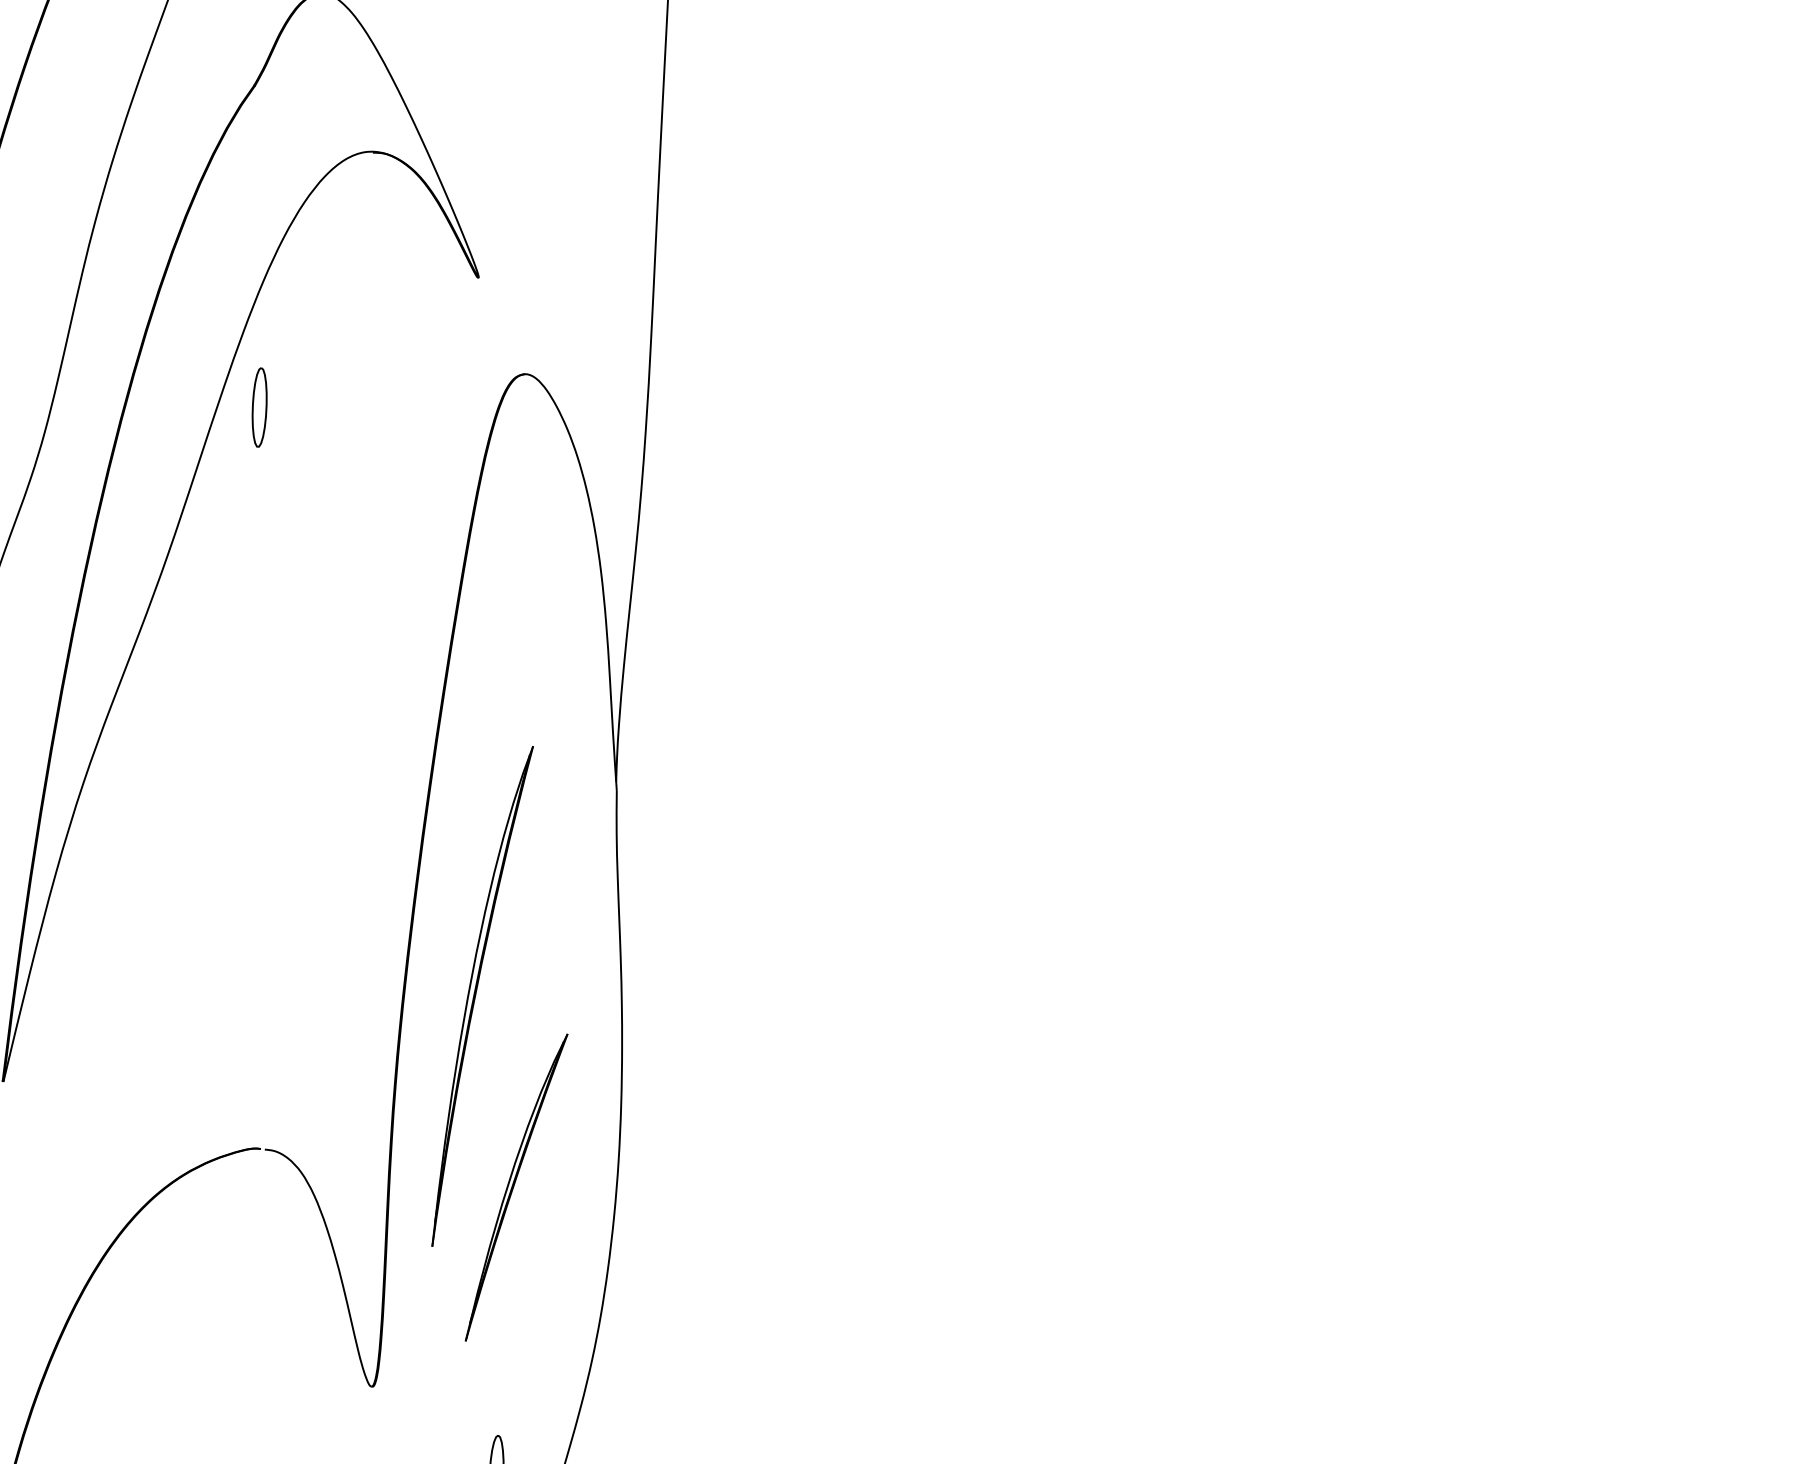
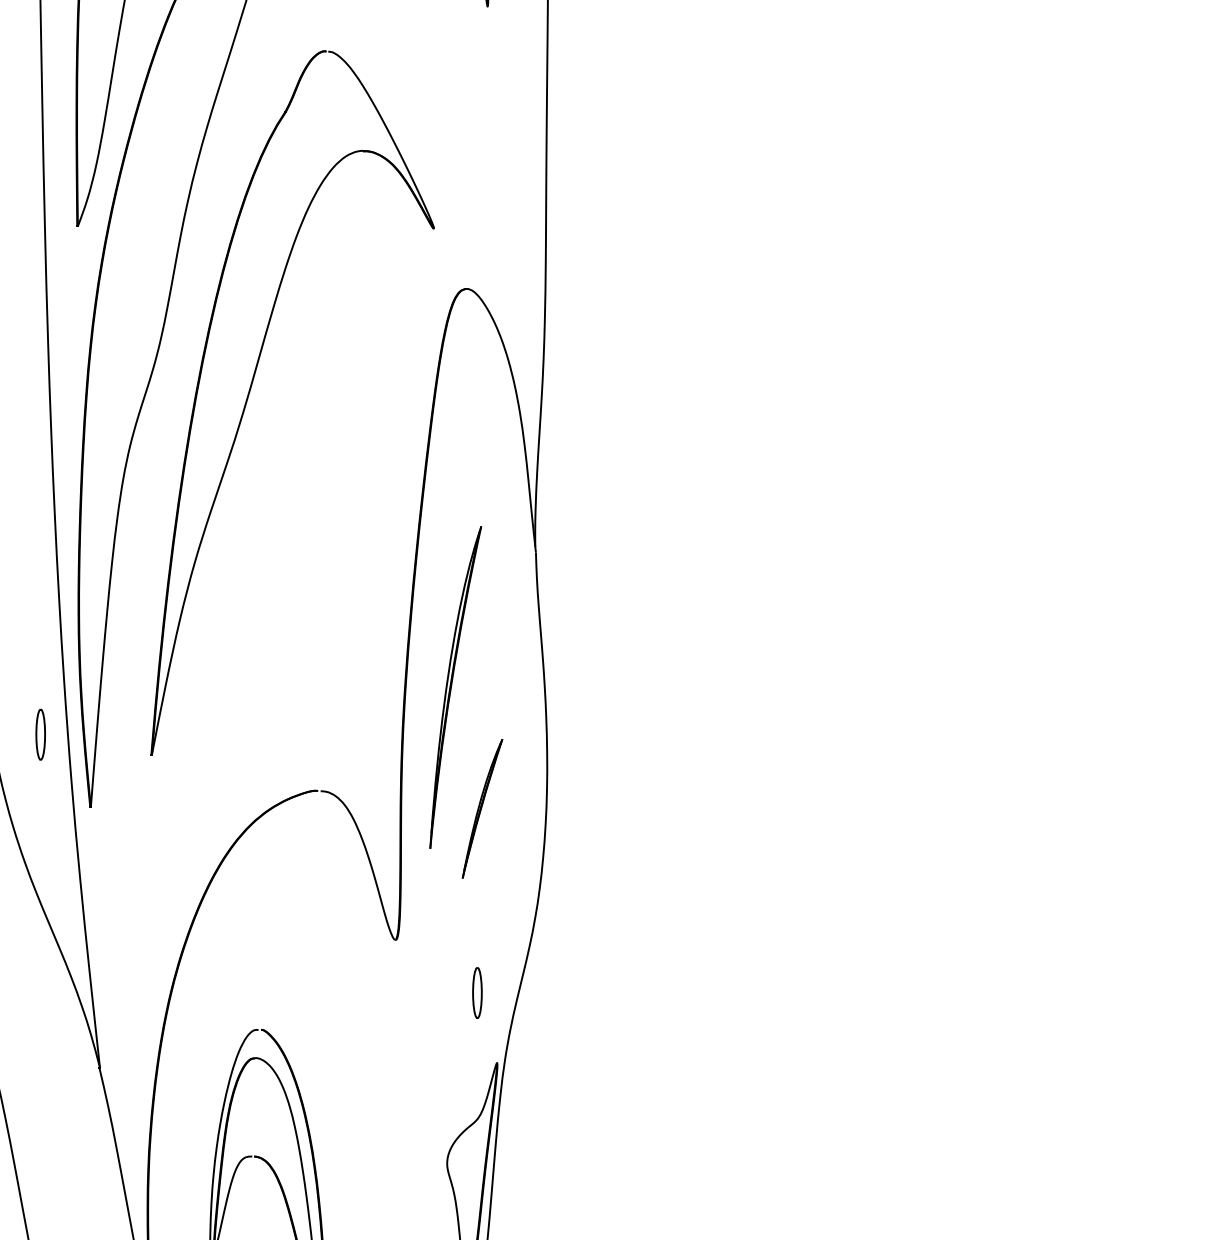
part: (259, 407) -> (297, 317), removed
part: (516, 1187) -> (482, 808), size x0.7

